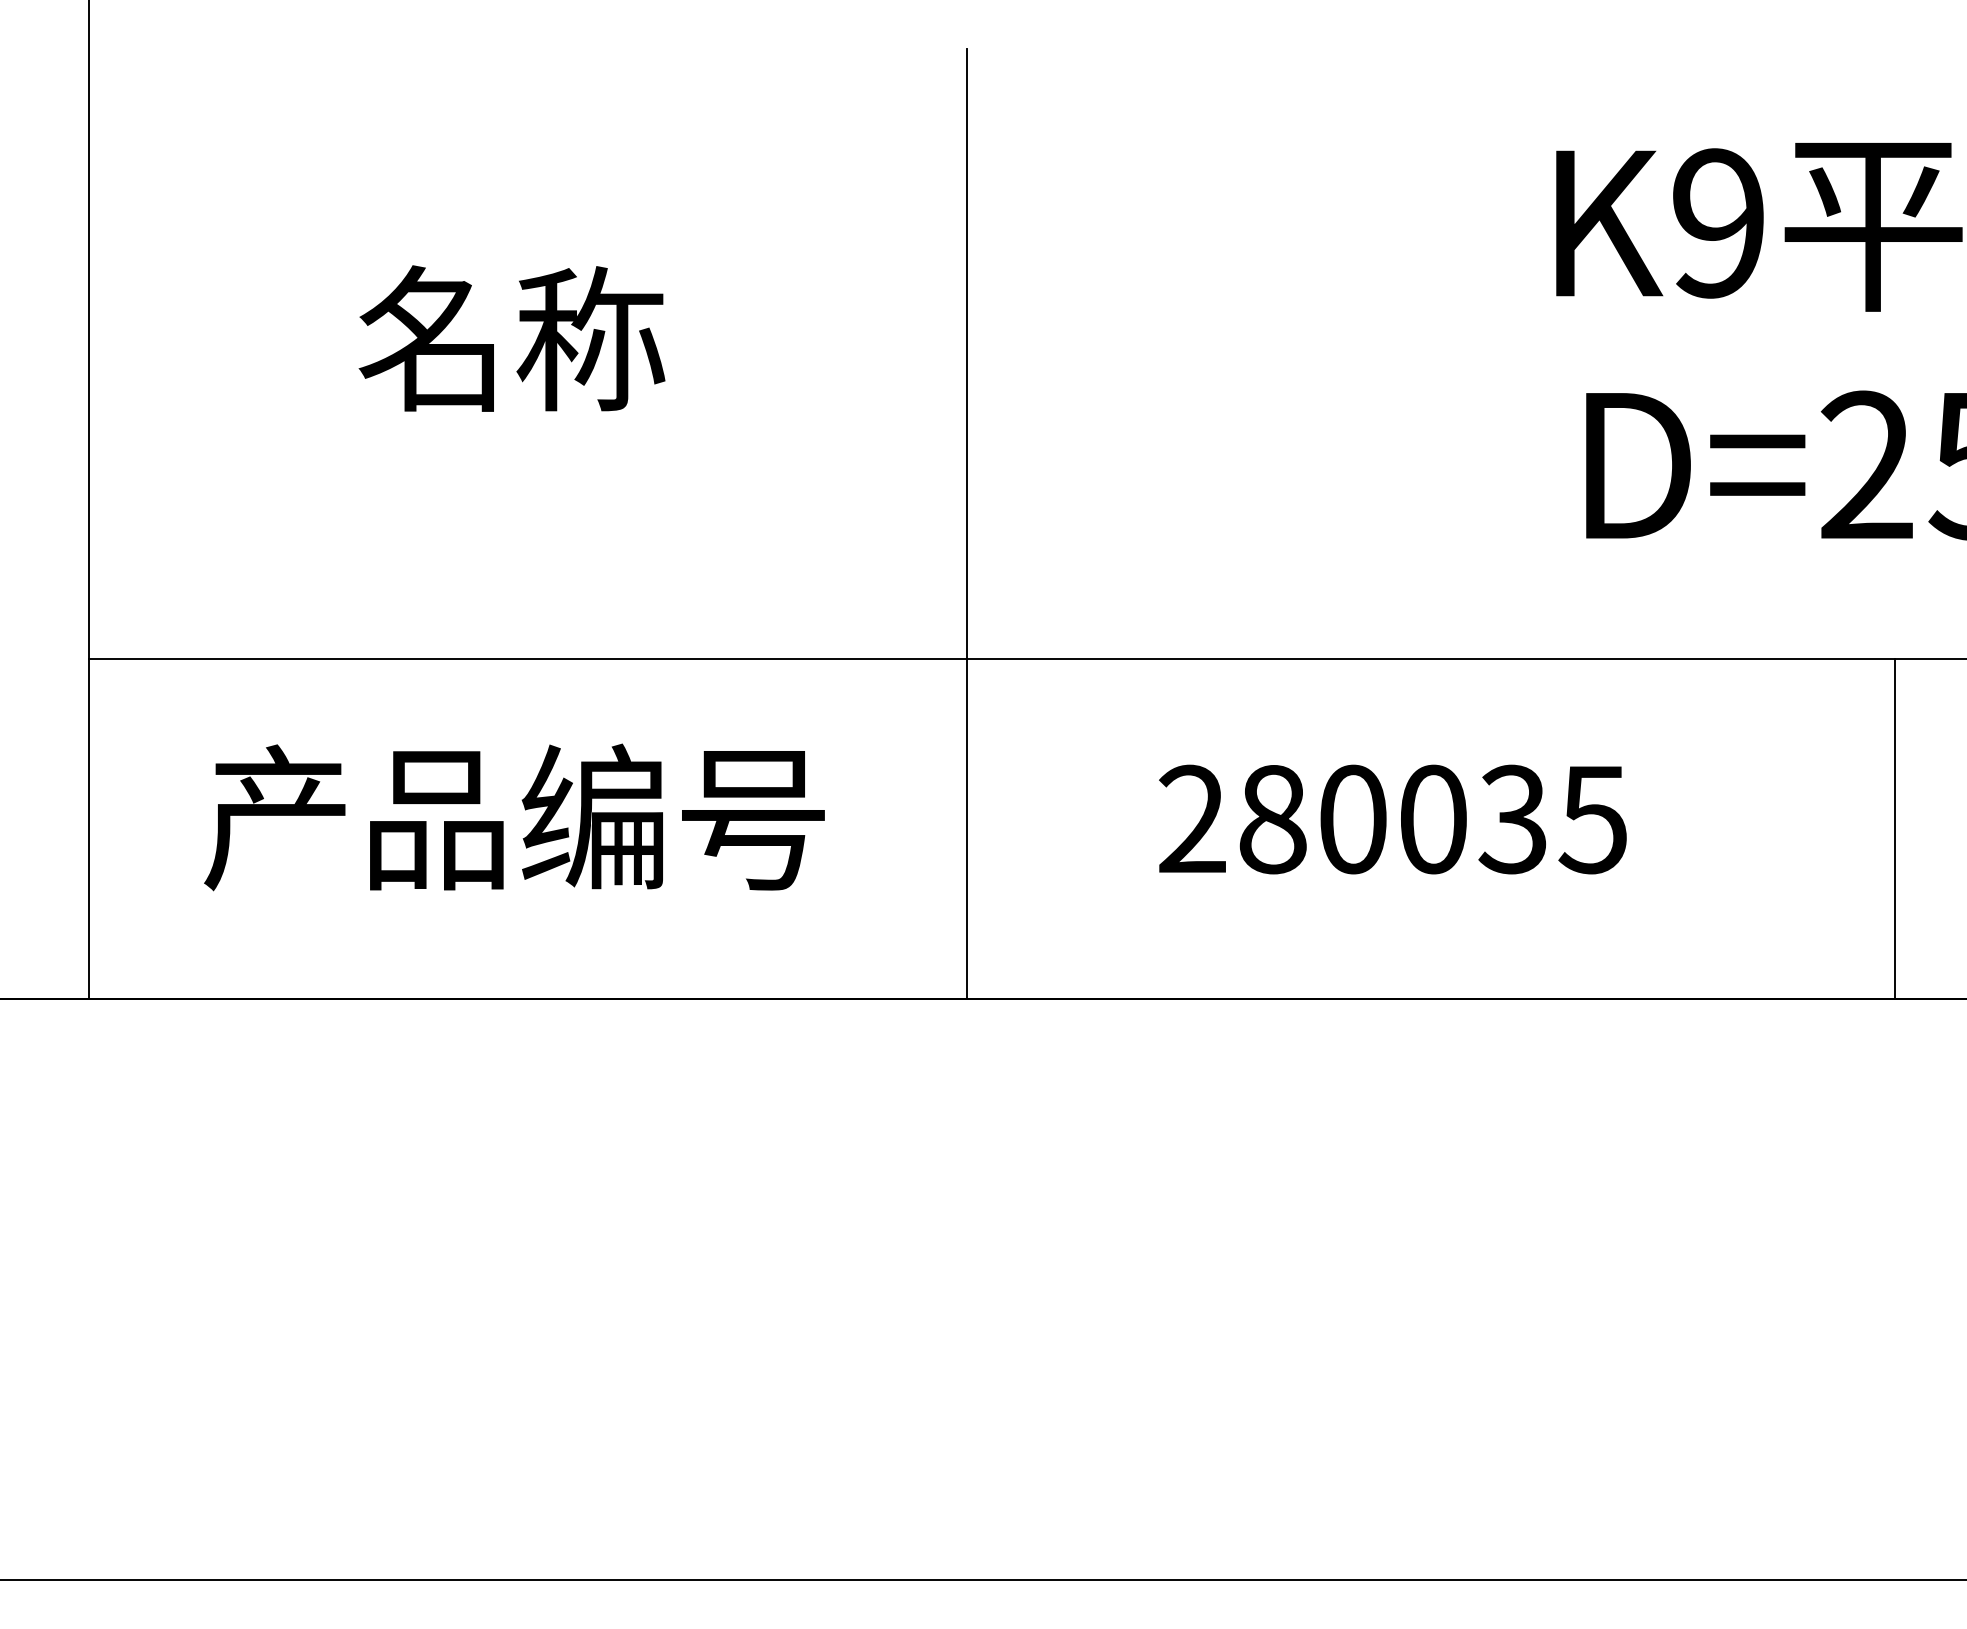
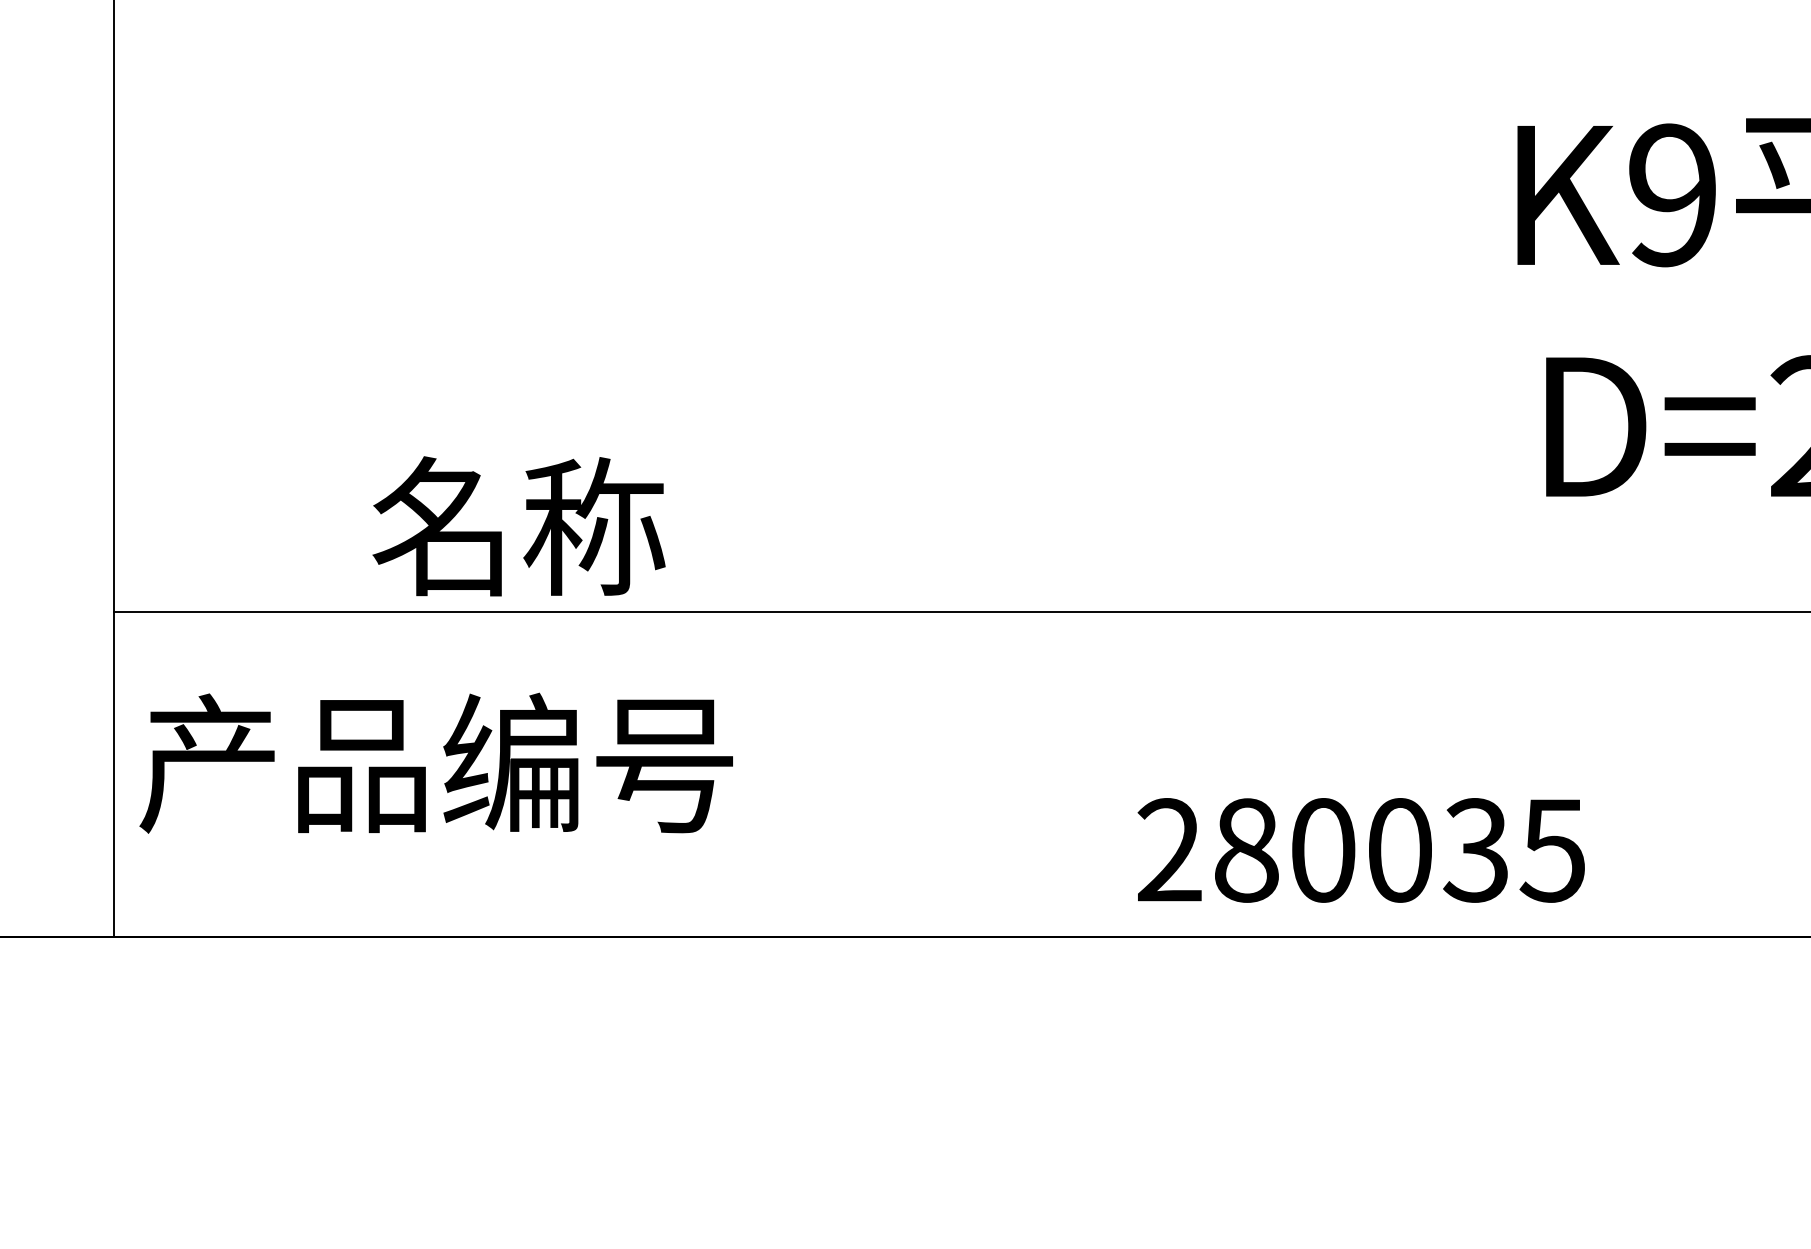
text: (511, 338) -> (518, 526), moved
line: (967, 523) -> (954, 482), removed
text: (514, 817) -> (436, 763), moved
text: (1392, 819) -> (1360, 850), moved

